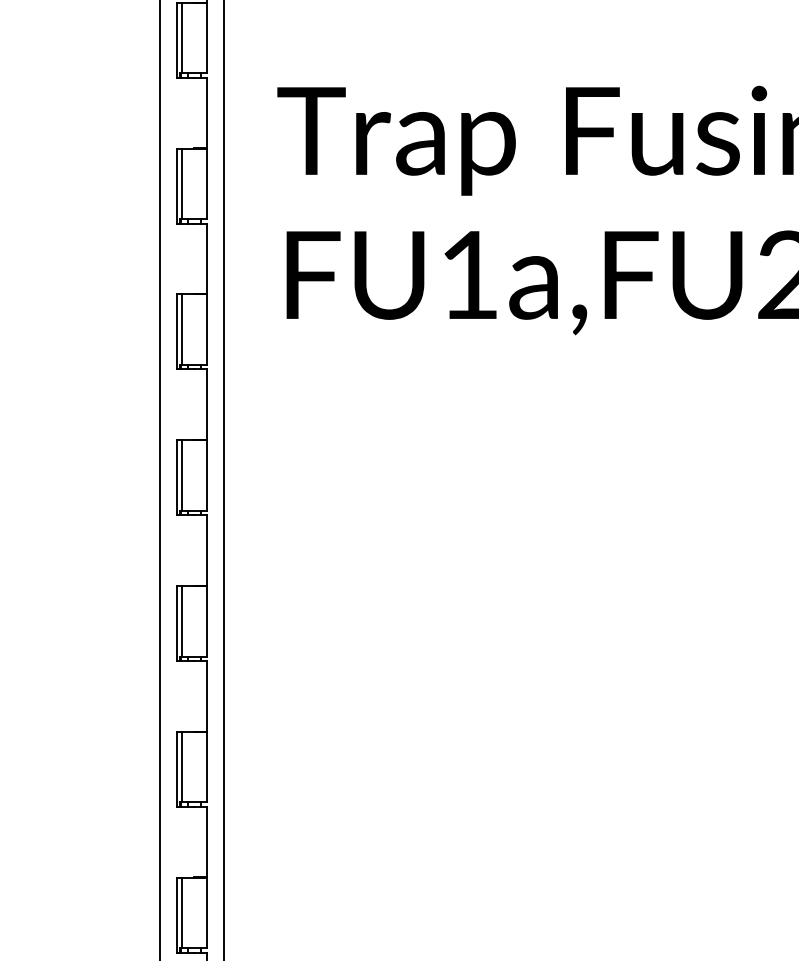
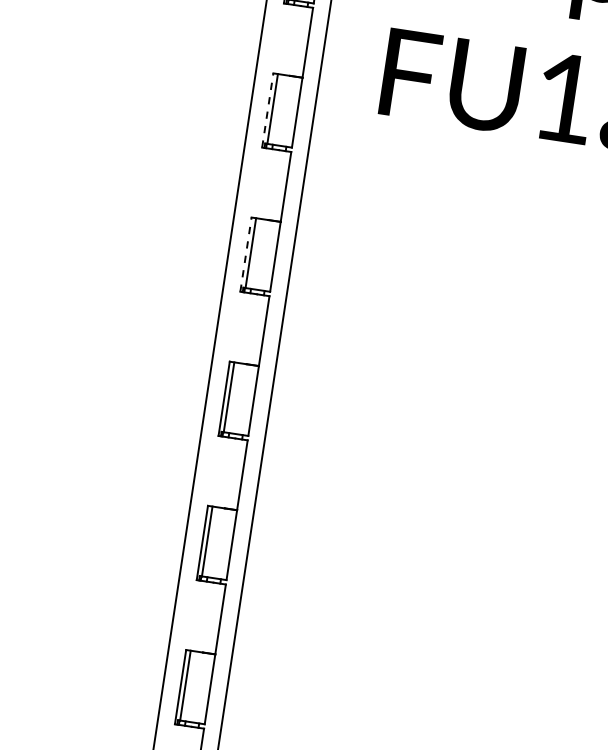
line: (177, 331) -> (267, 110), solid -> dashed
line: (177, 477) -> (246, 254), solid -> dashed

